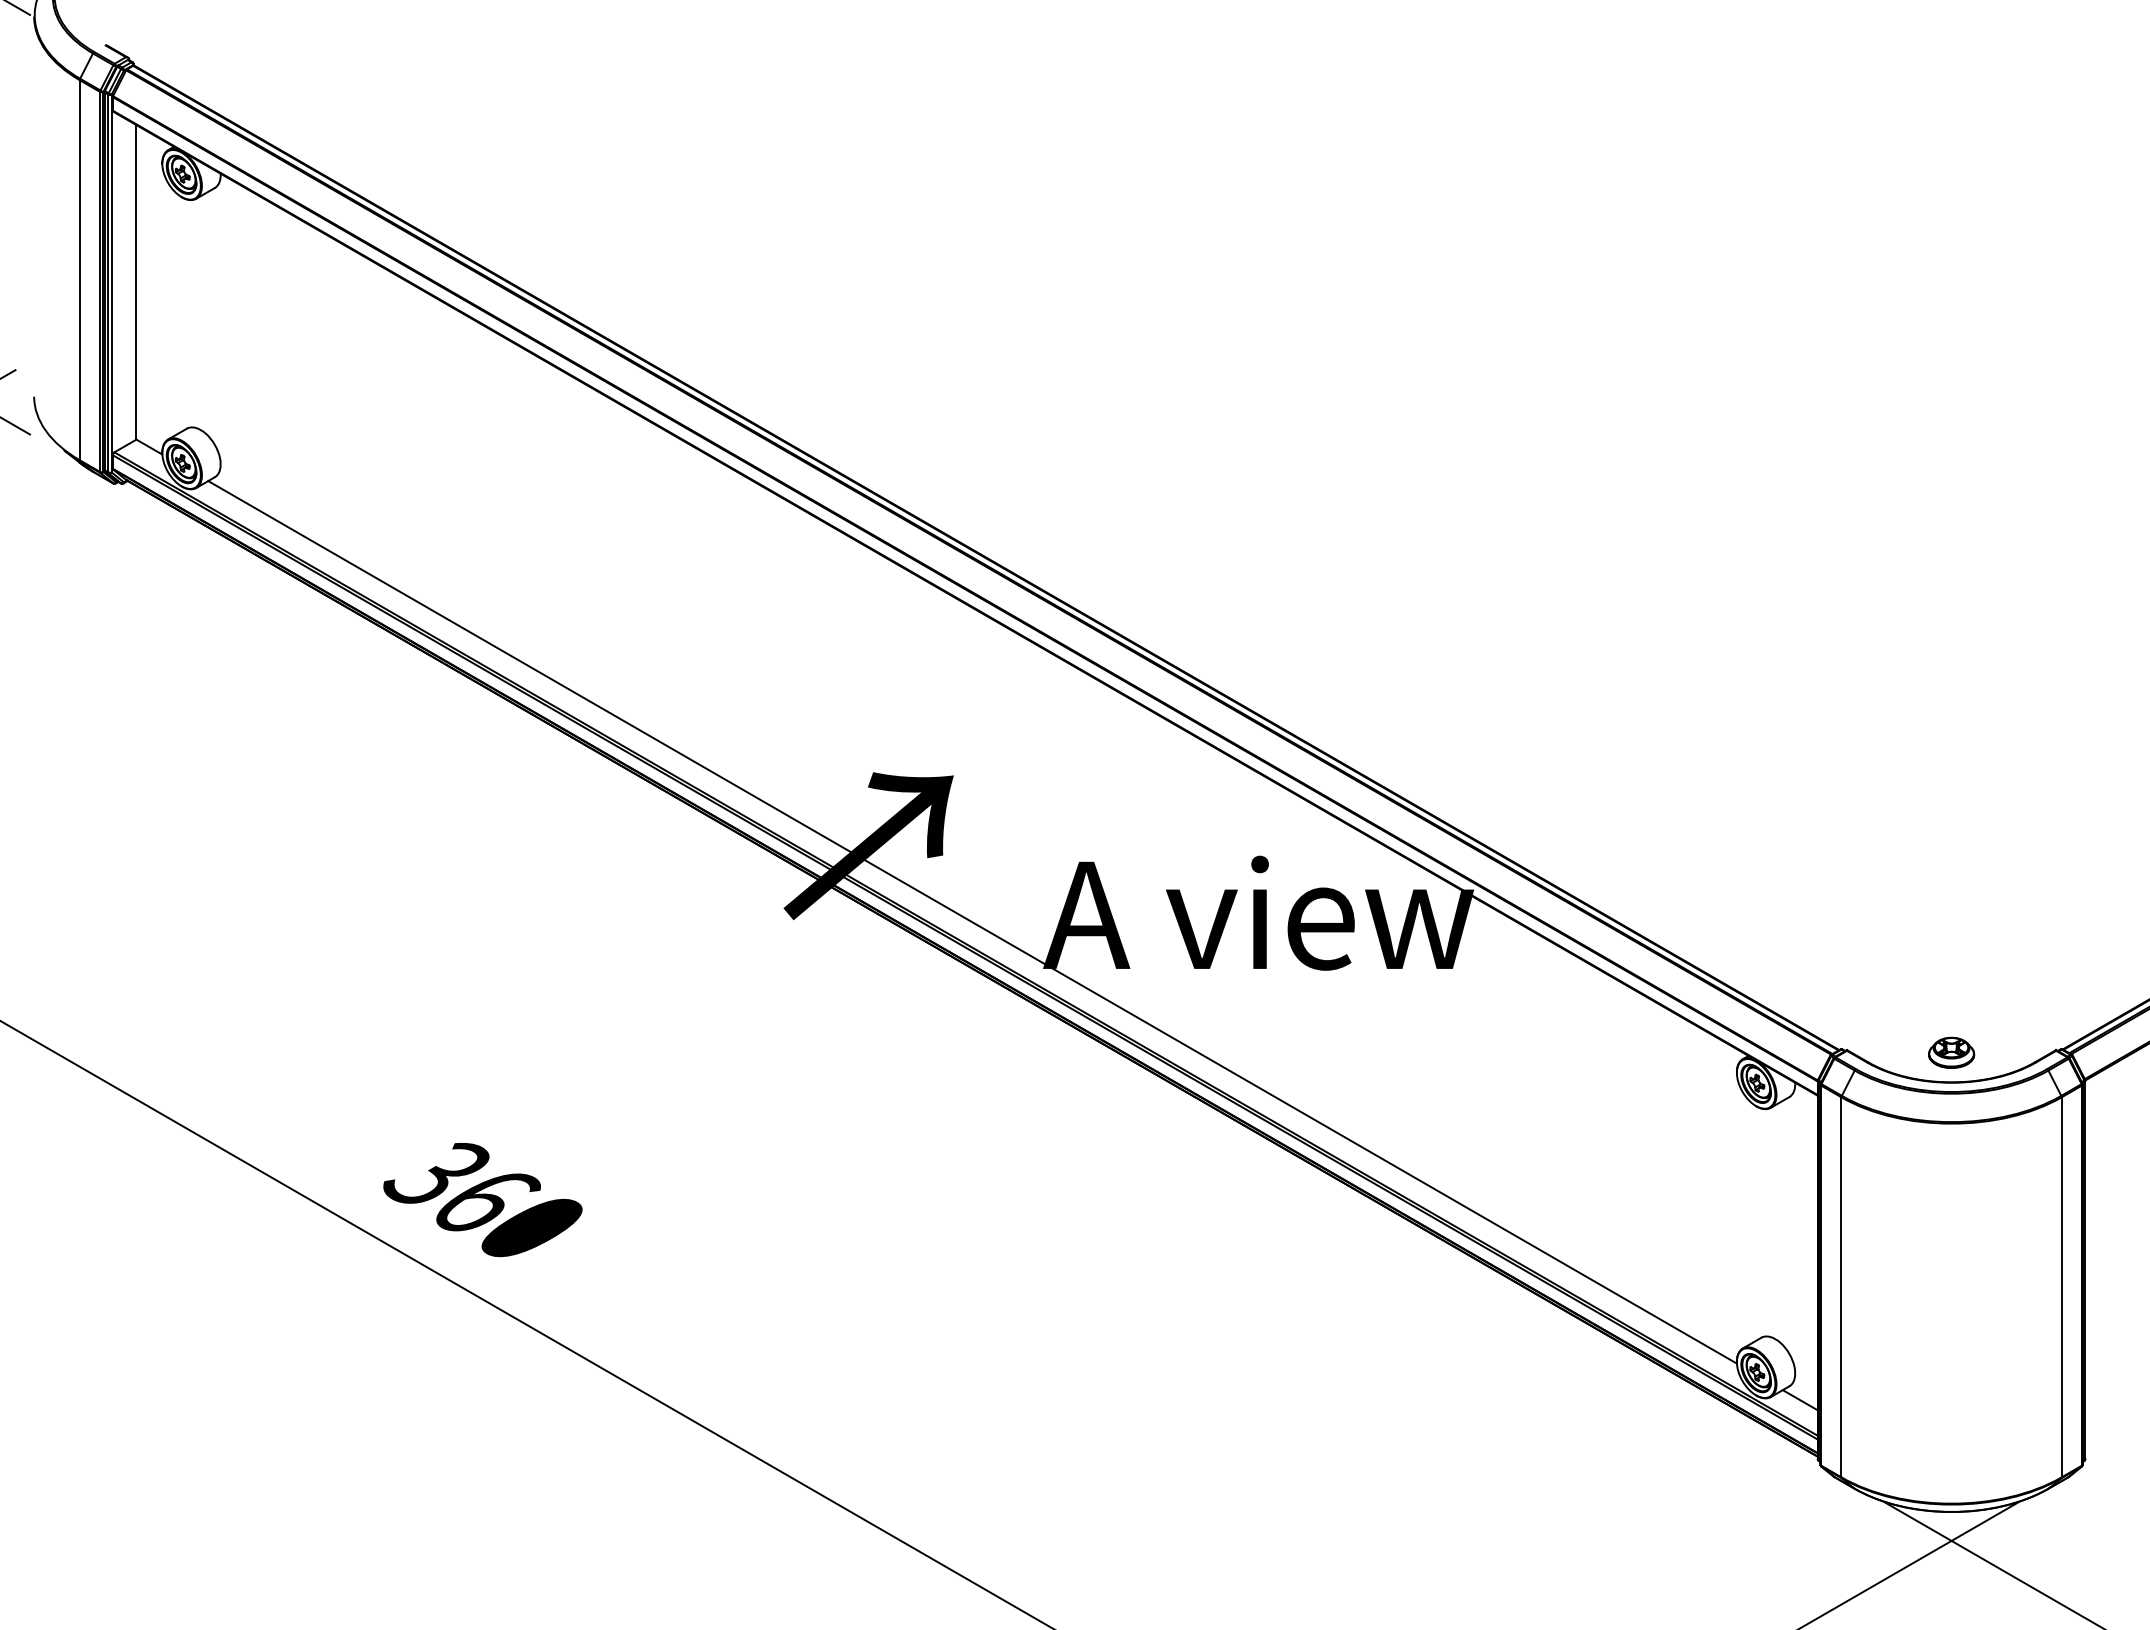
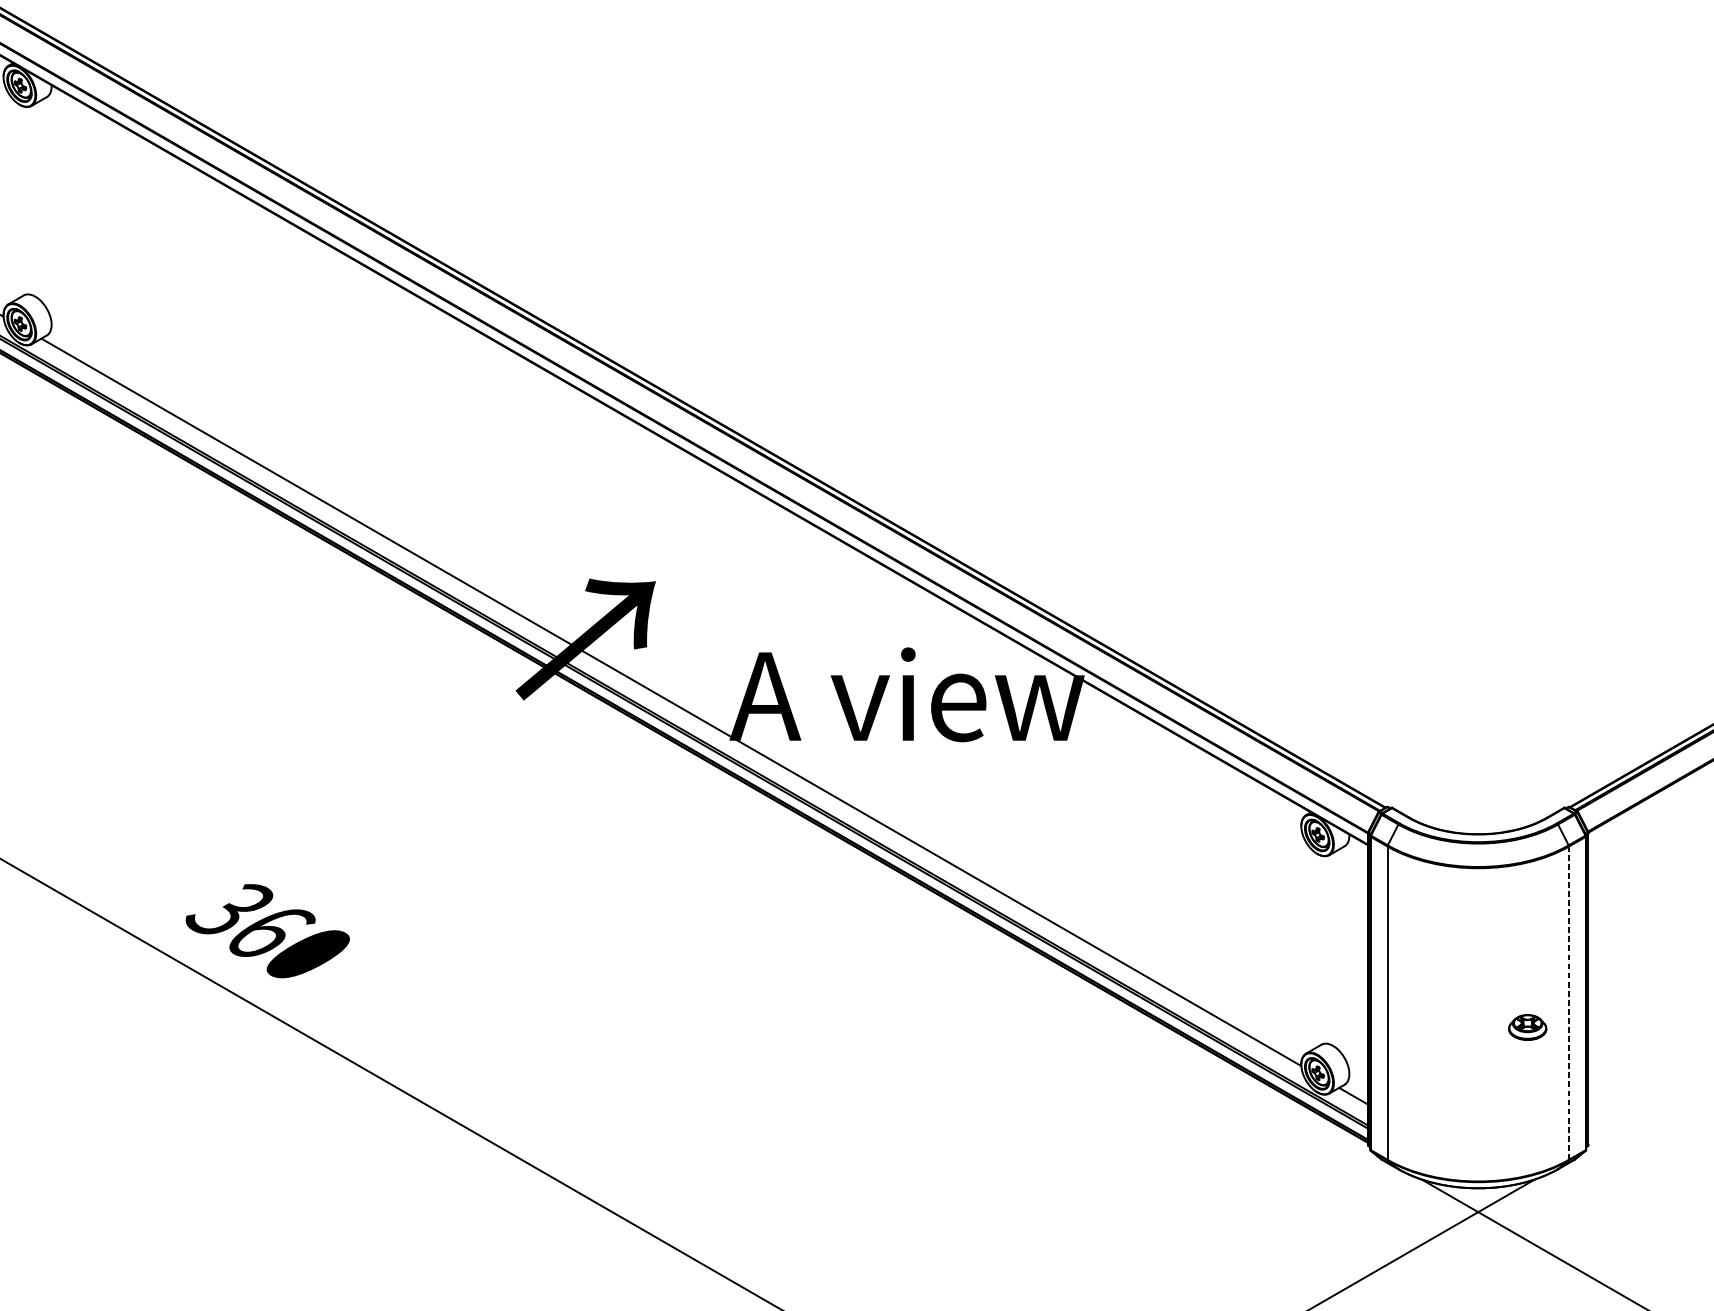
part: (1951, 1052) -> (1527, 1027), moved
line: (2061, 1286) -> (1568, 1002), solid -> dashed

